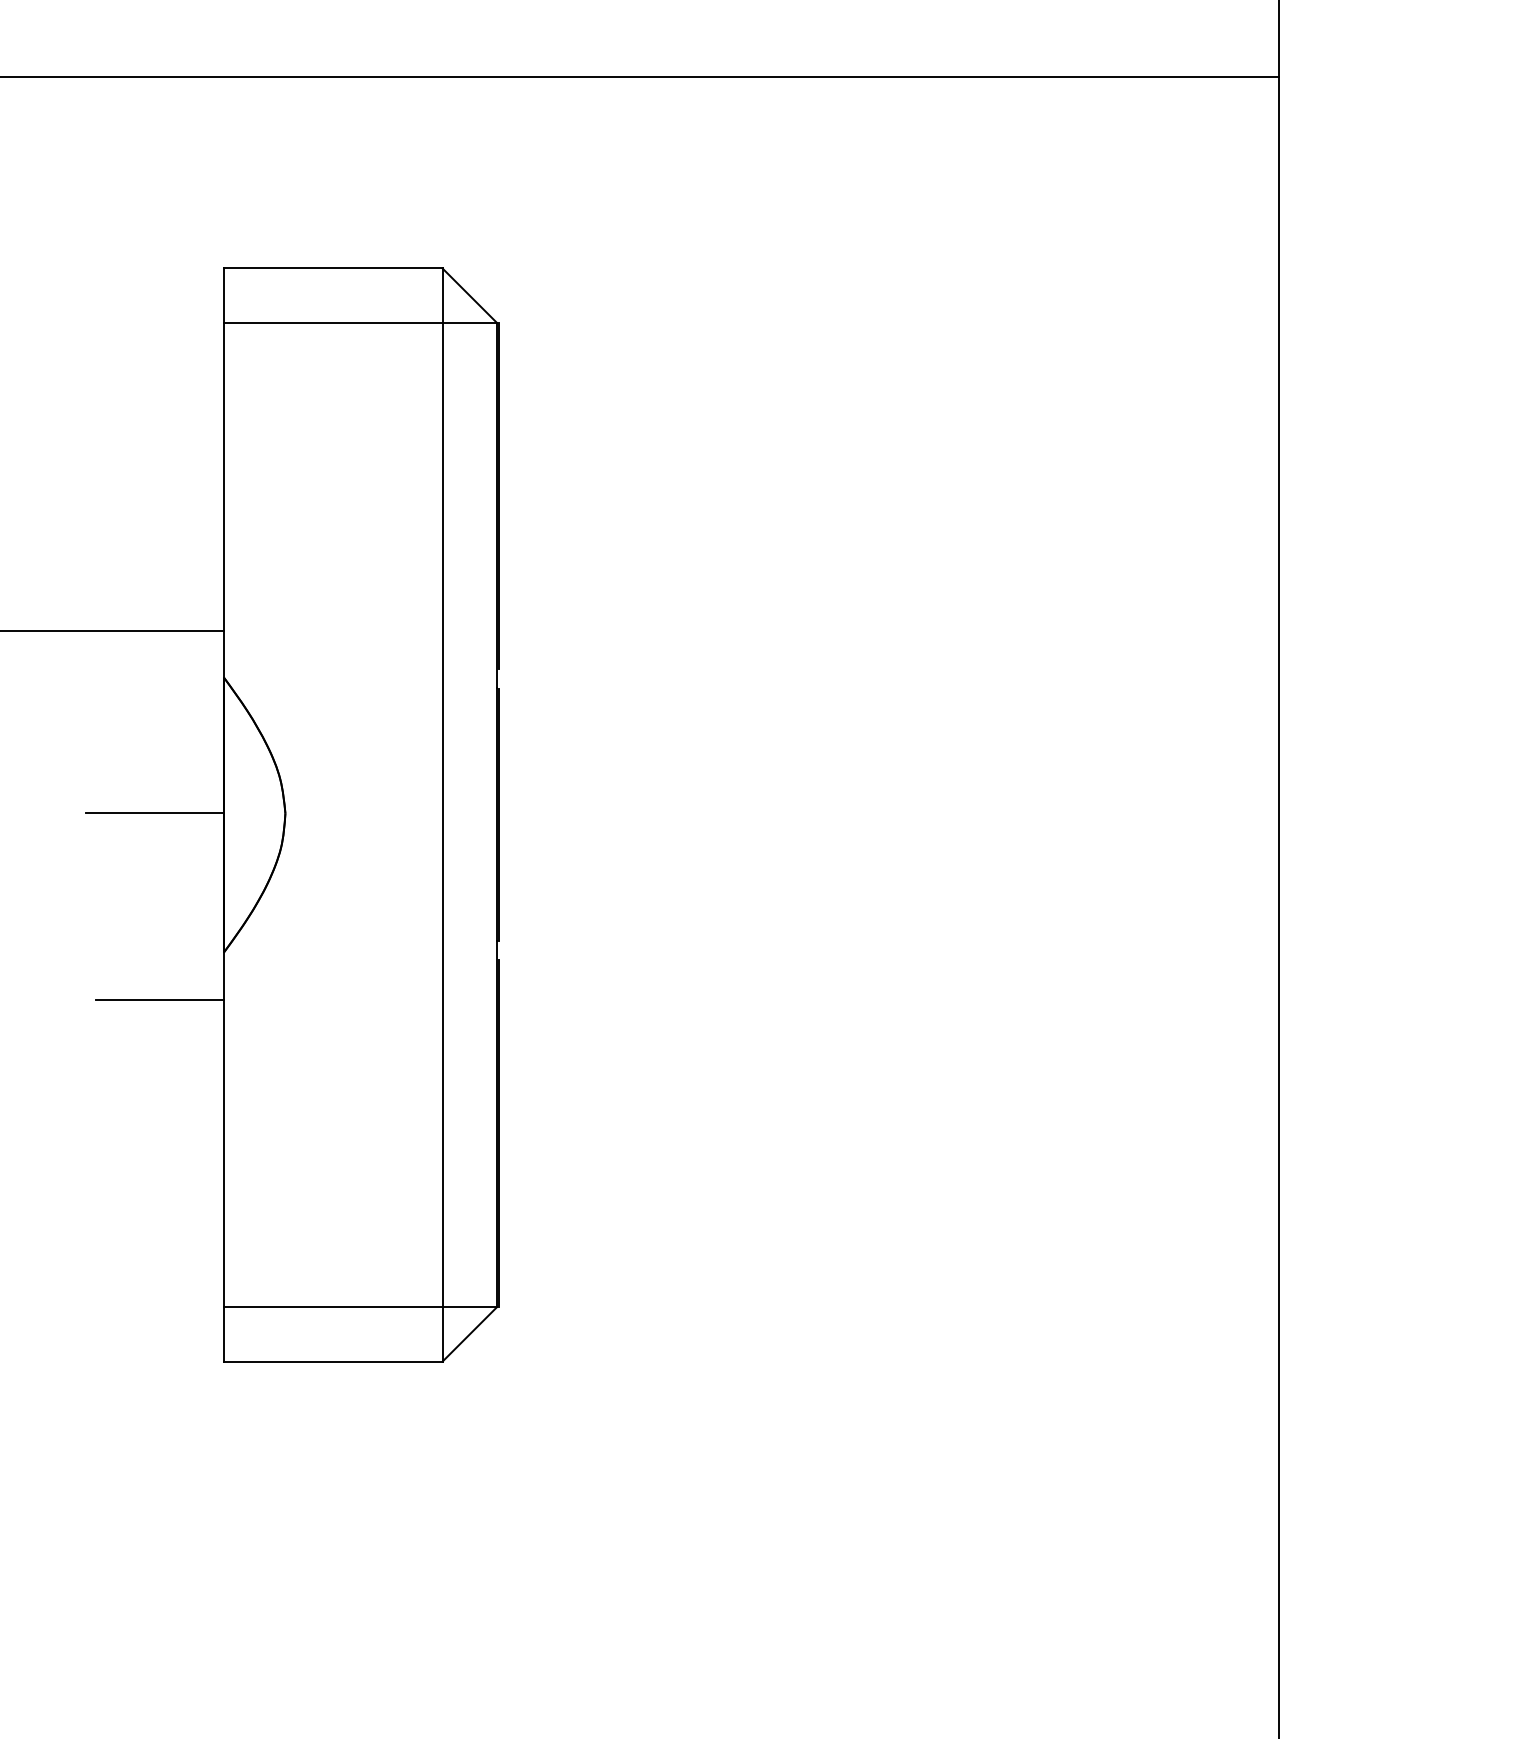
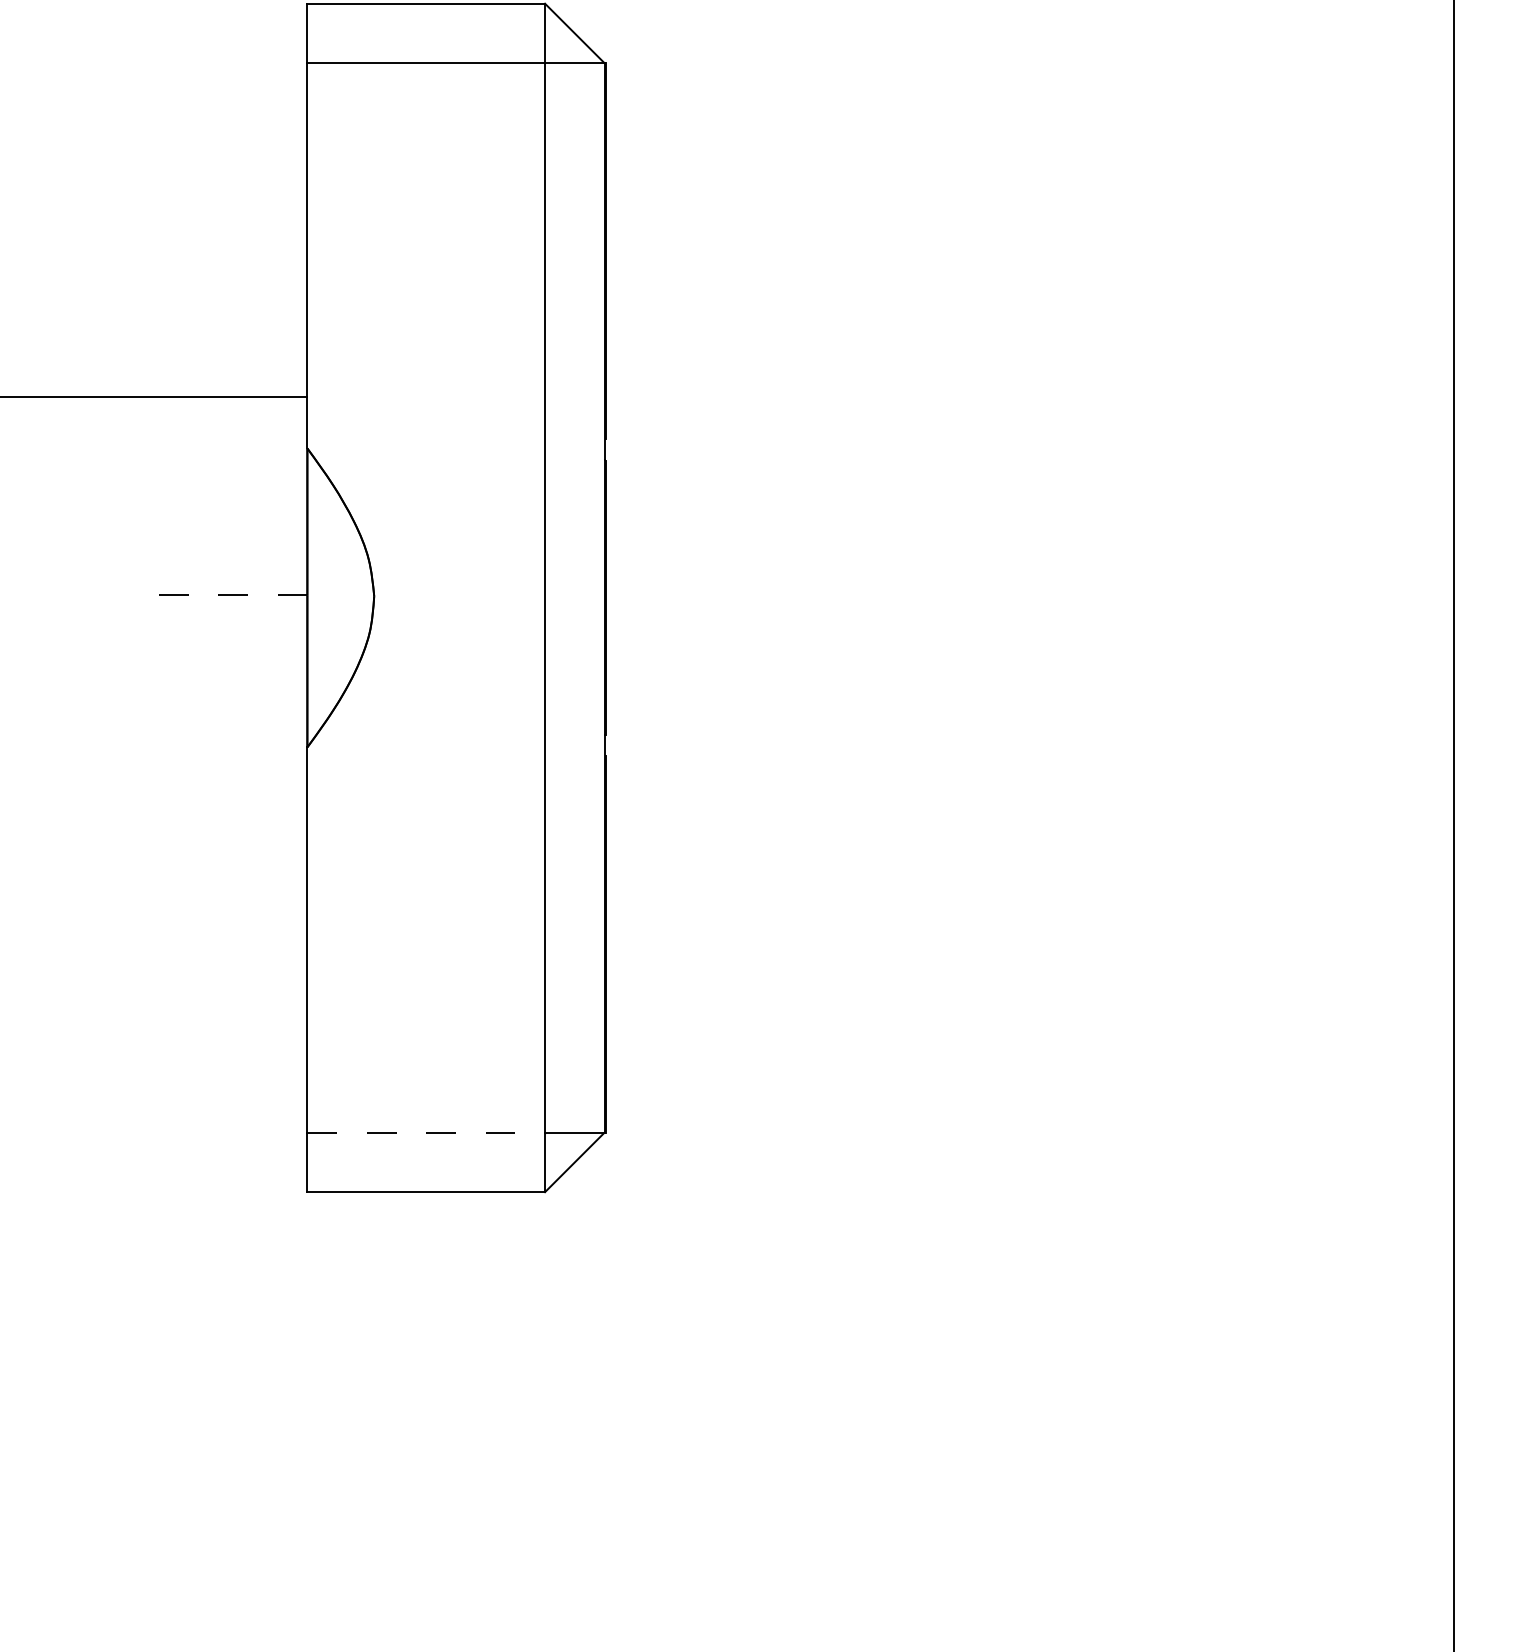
line: (154, 812) -> (231, 595), solid -> dashed
line: (159, 999) -> (237, 798), removed
line: (333, 1306) -> (426, 1132), solid -> dashed

